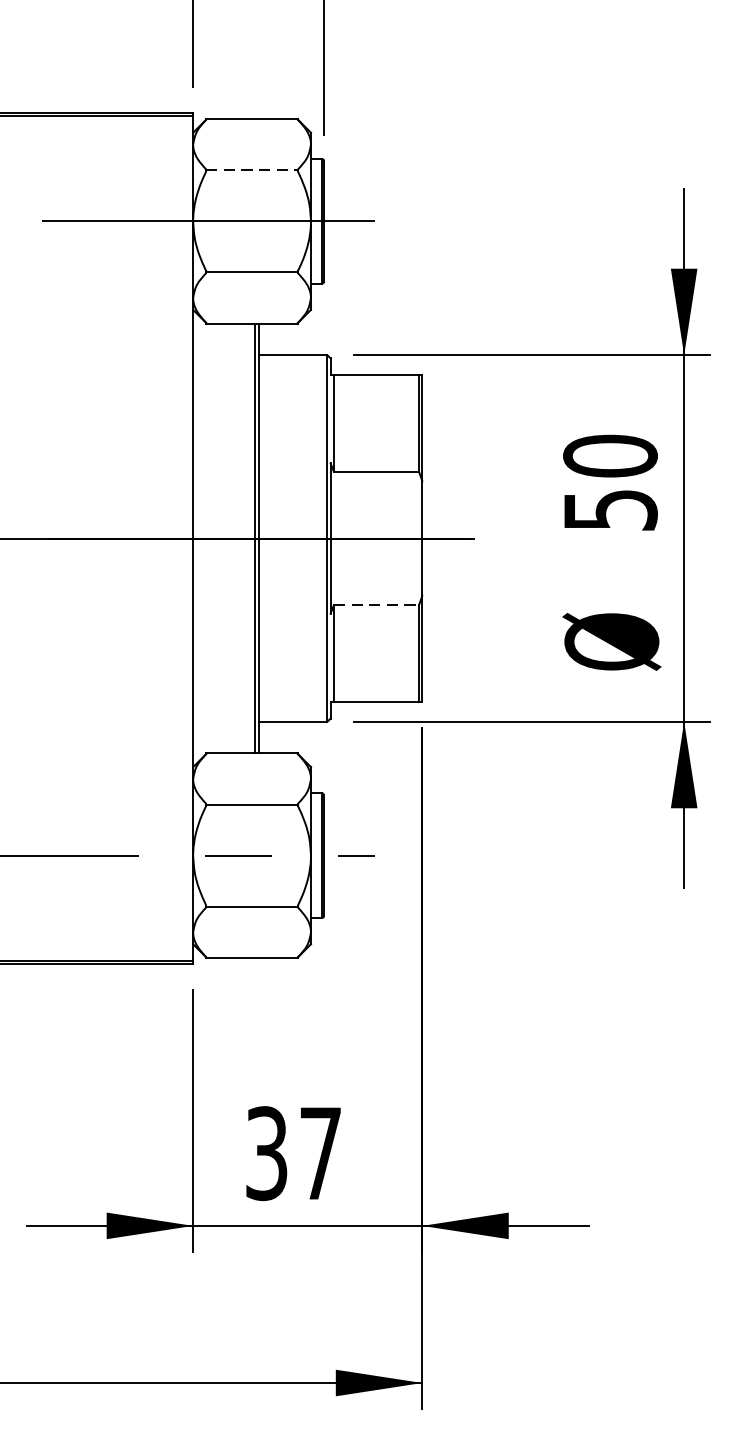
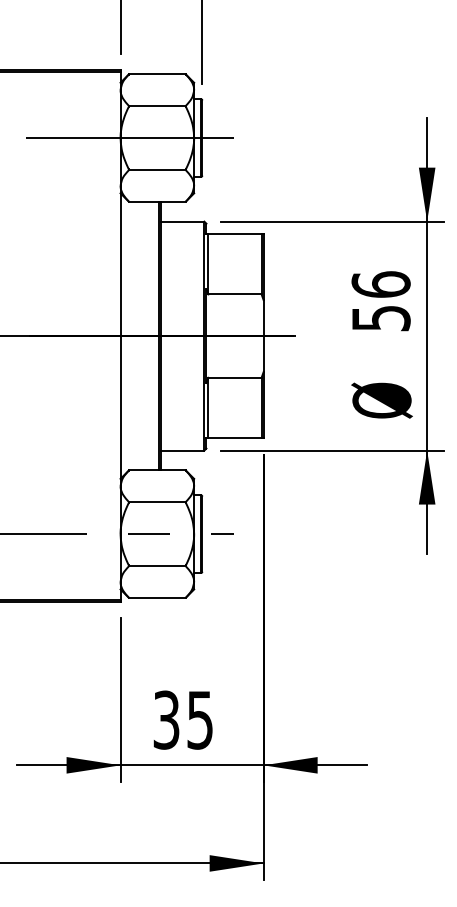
line: (252, 170) -> (157, 106), dashed -> solid
text: (609, 455) -> (380, 284), 50 -> 56
line: (377, 604) -> (235, 377), dashed -> solid
text: (319, 1154) -> (199, 720), 37 -> 35

